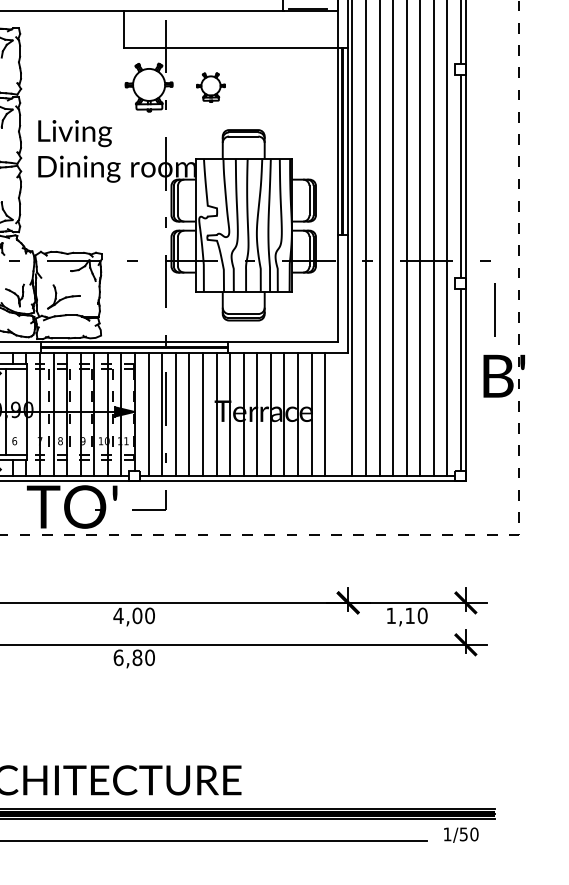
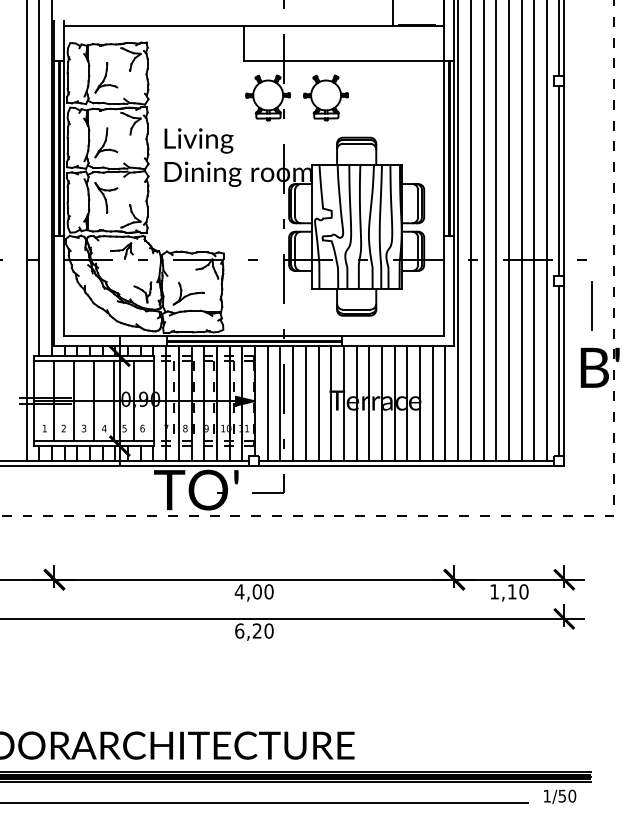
part: (210, 87) -> (325, 97), size x1.67
line: (338, 414) -> (445, 403), added
text: (136, 657) -> (256, 630), 6,80 -> 6,20

